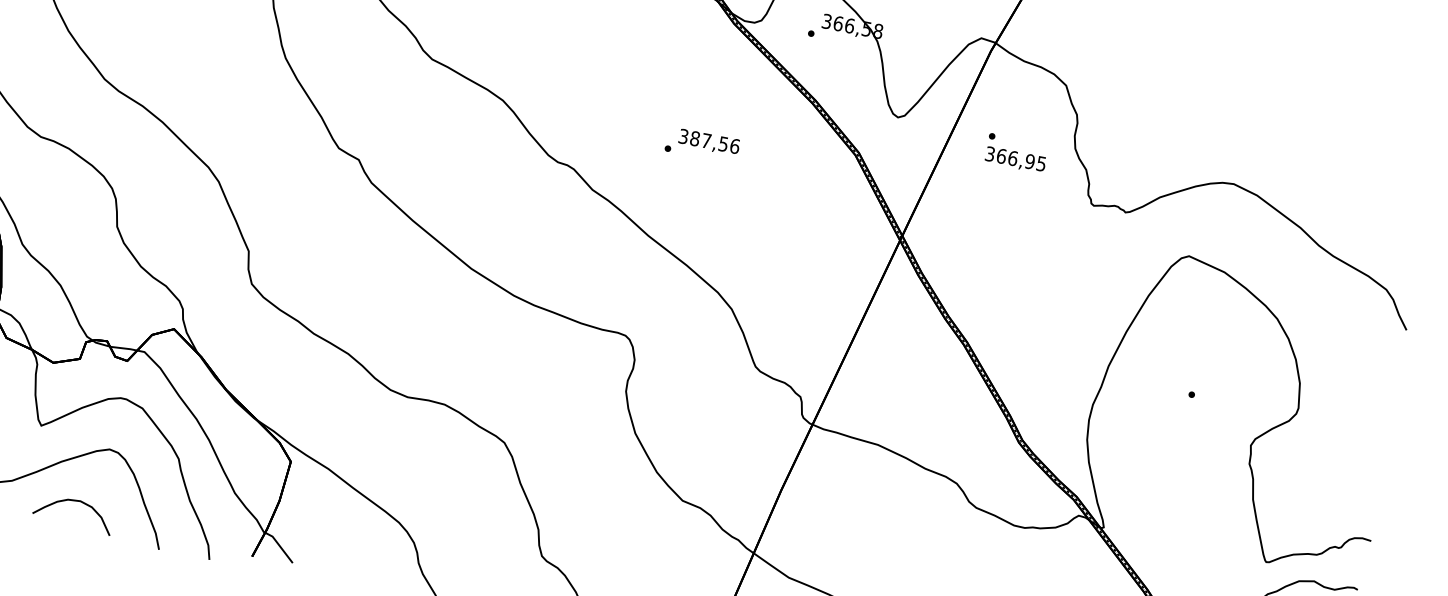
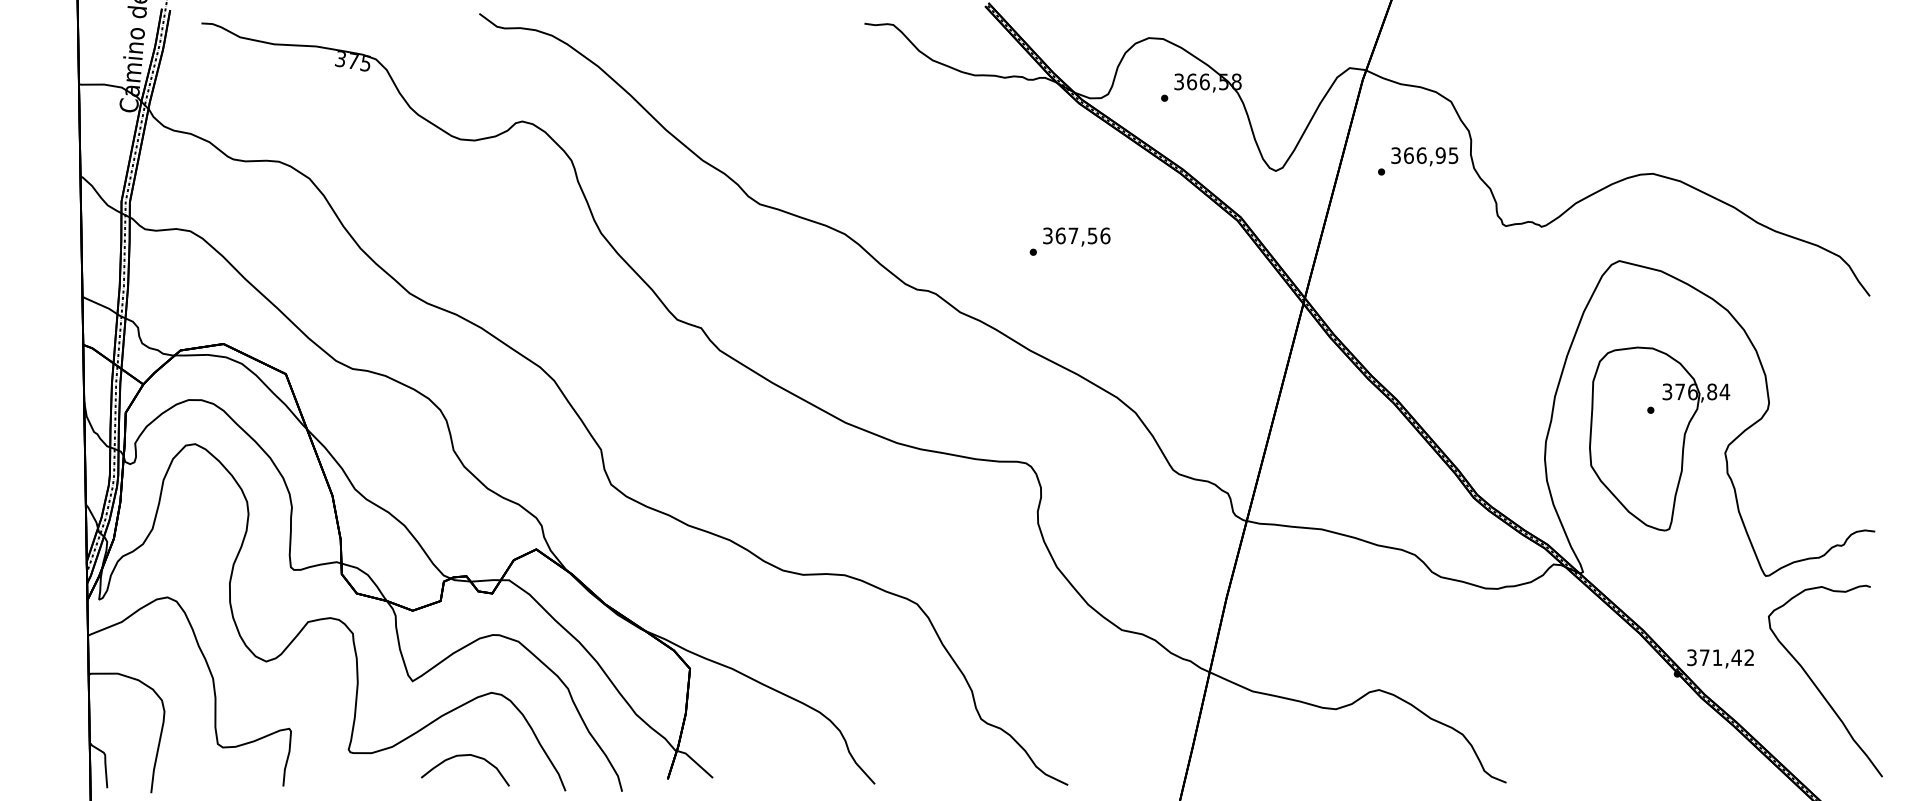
text: (694, 138) -> (1060, 235), 387,56 -> 367,56
text: (1015, 159) -> (1424, 156), moved
part: (1194, 421) -> (1659, 438), added

